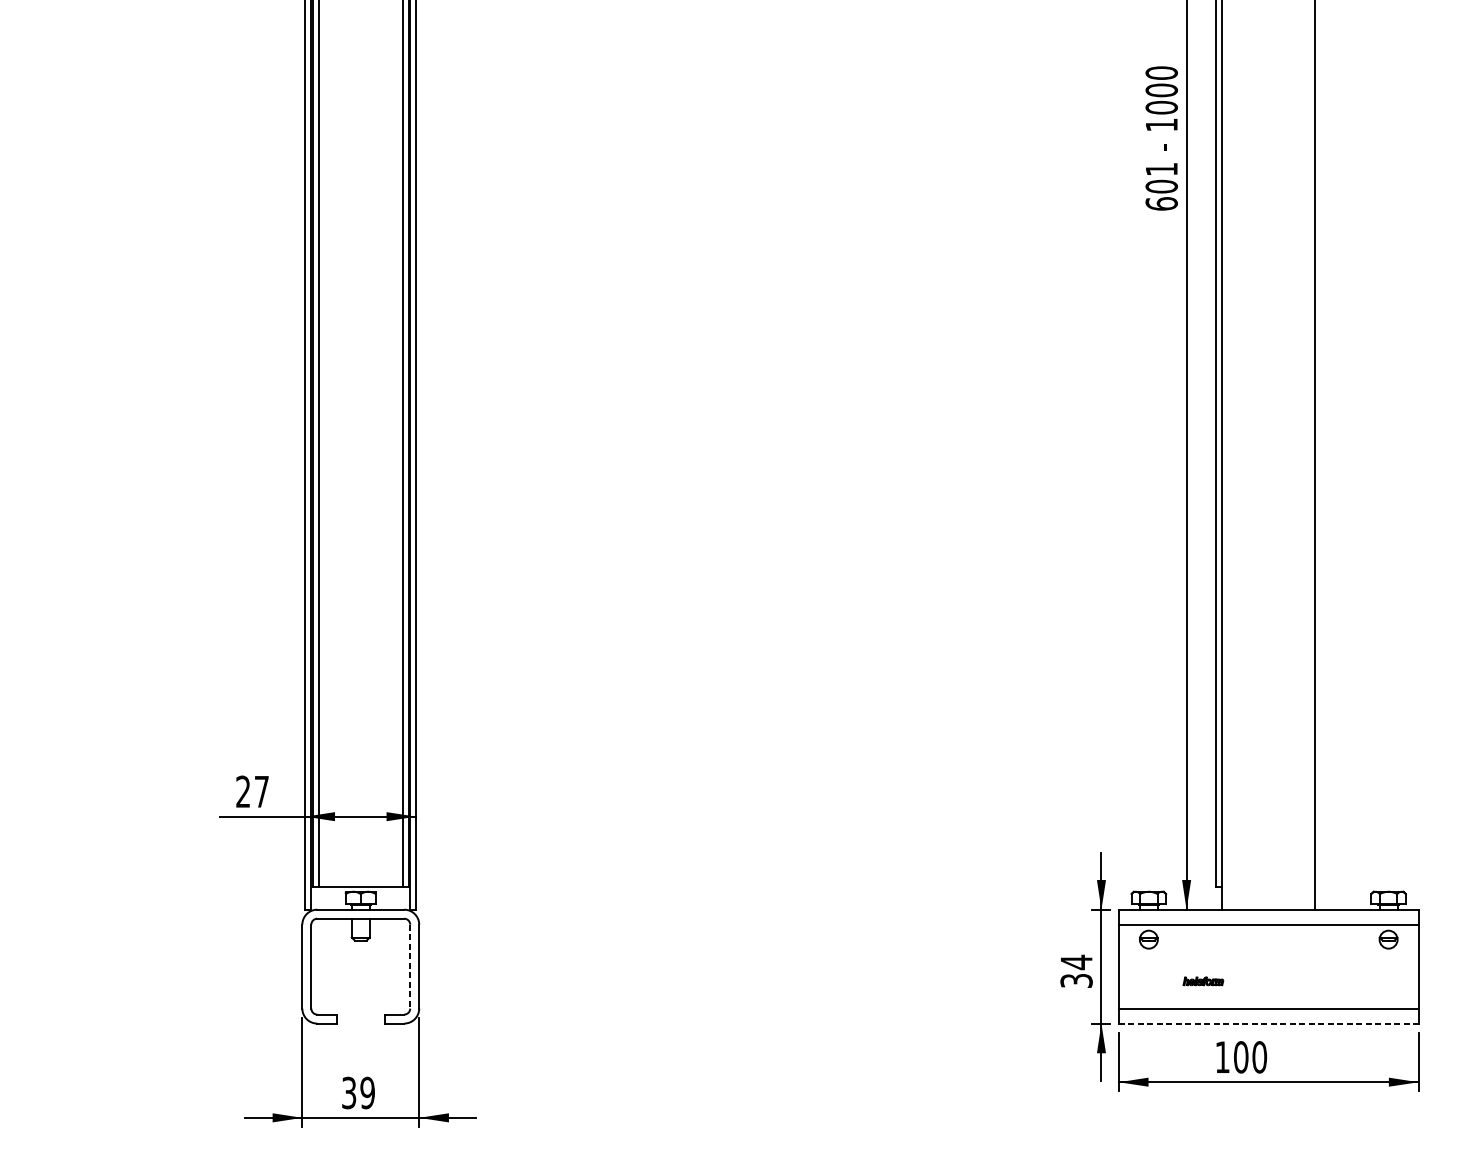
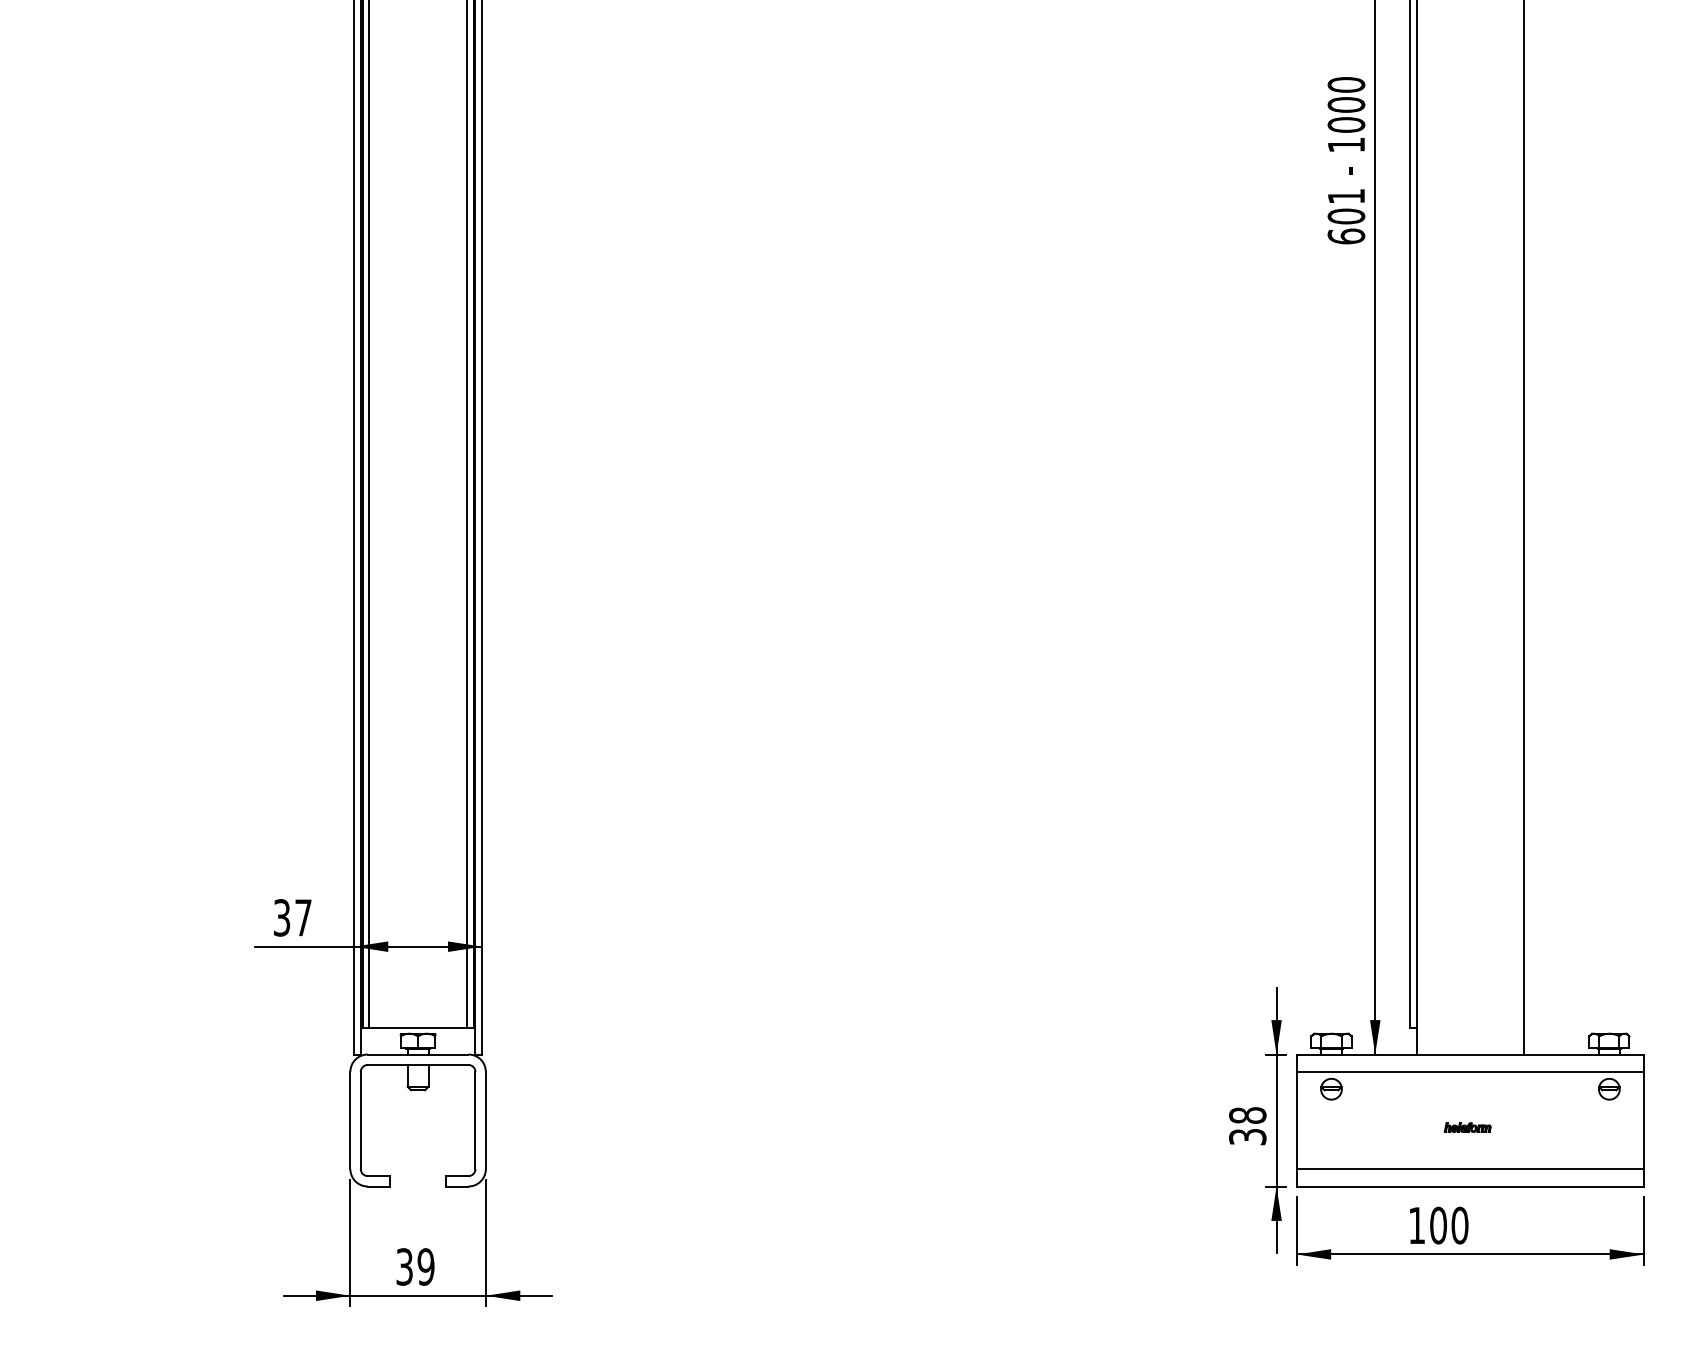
text: (242, 791) -> (281, 917), 27 -> 37
text: (1076, 962) -> (1247, 1115), 34 -> 38
line: (410, 966) -> (475, 1120), dashed -> solid
part: (1203, 981) -> (1467, 1127), moved
line: (1268, 1023) -> (1470, 1186), dashed -> solid

